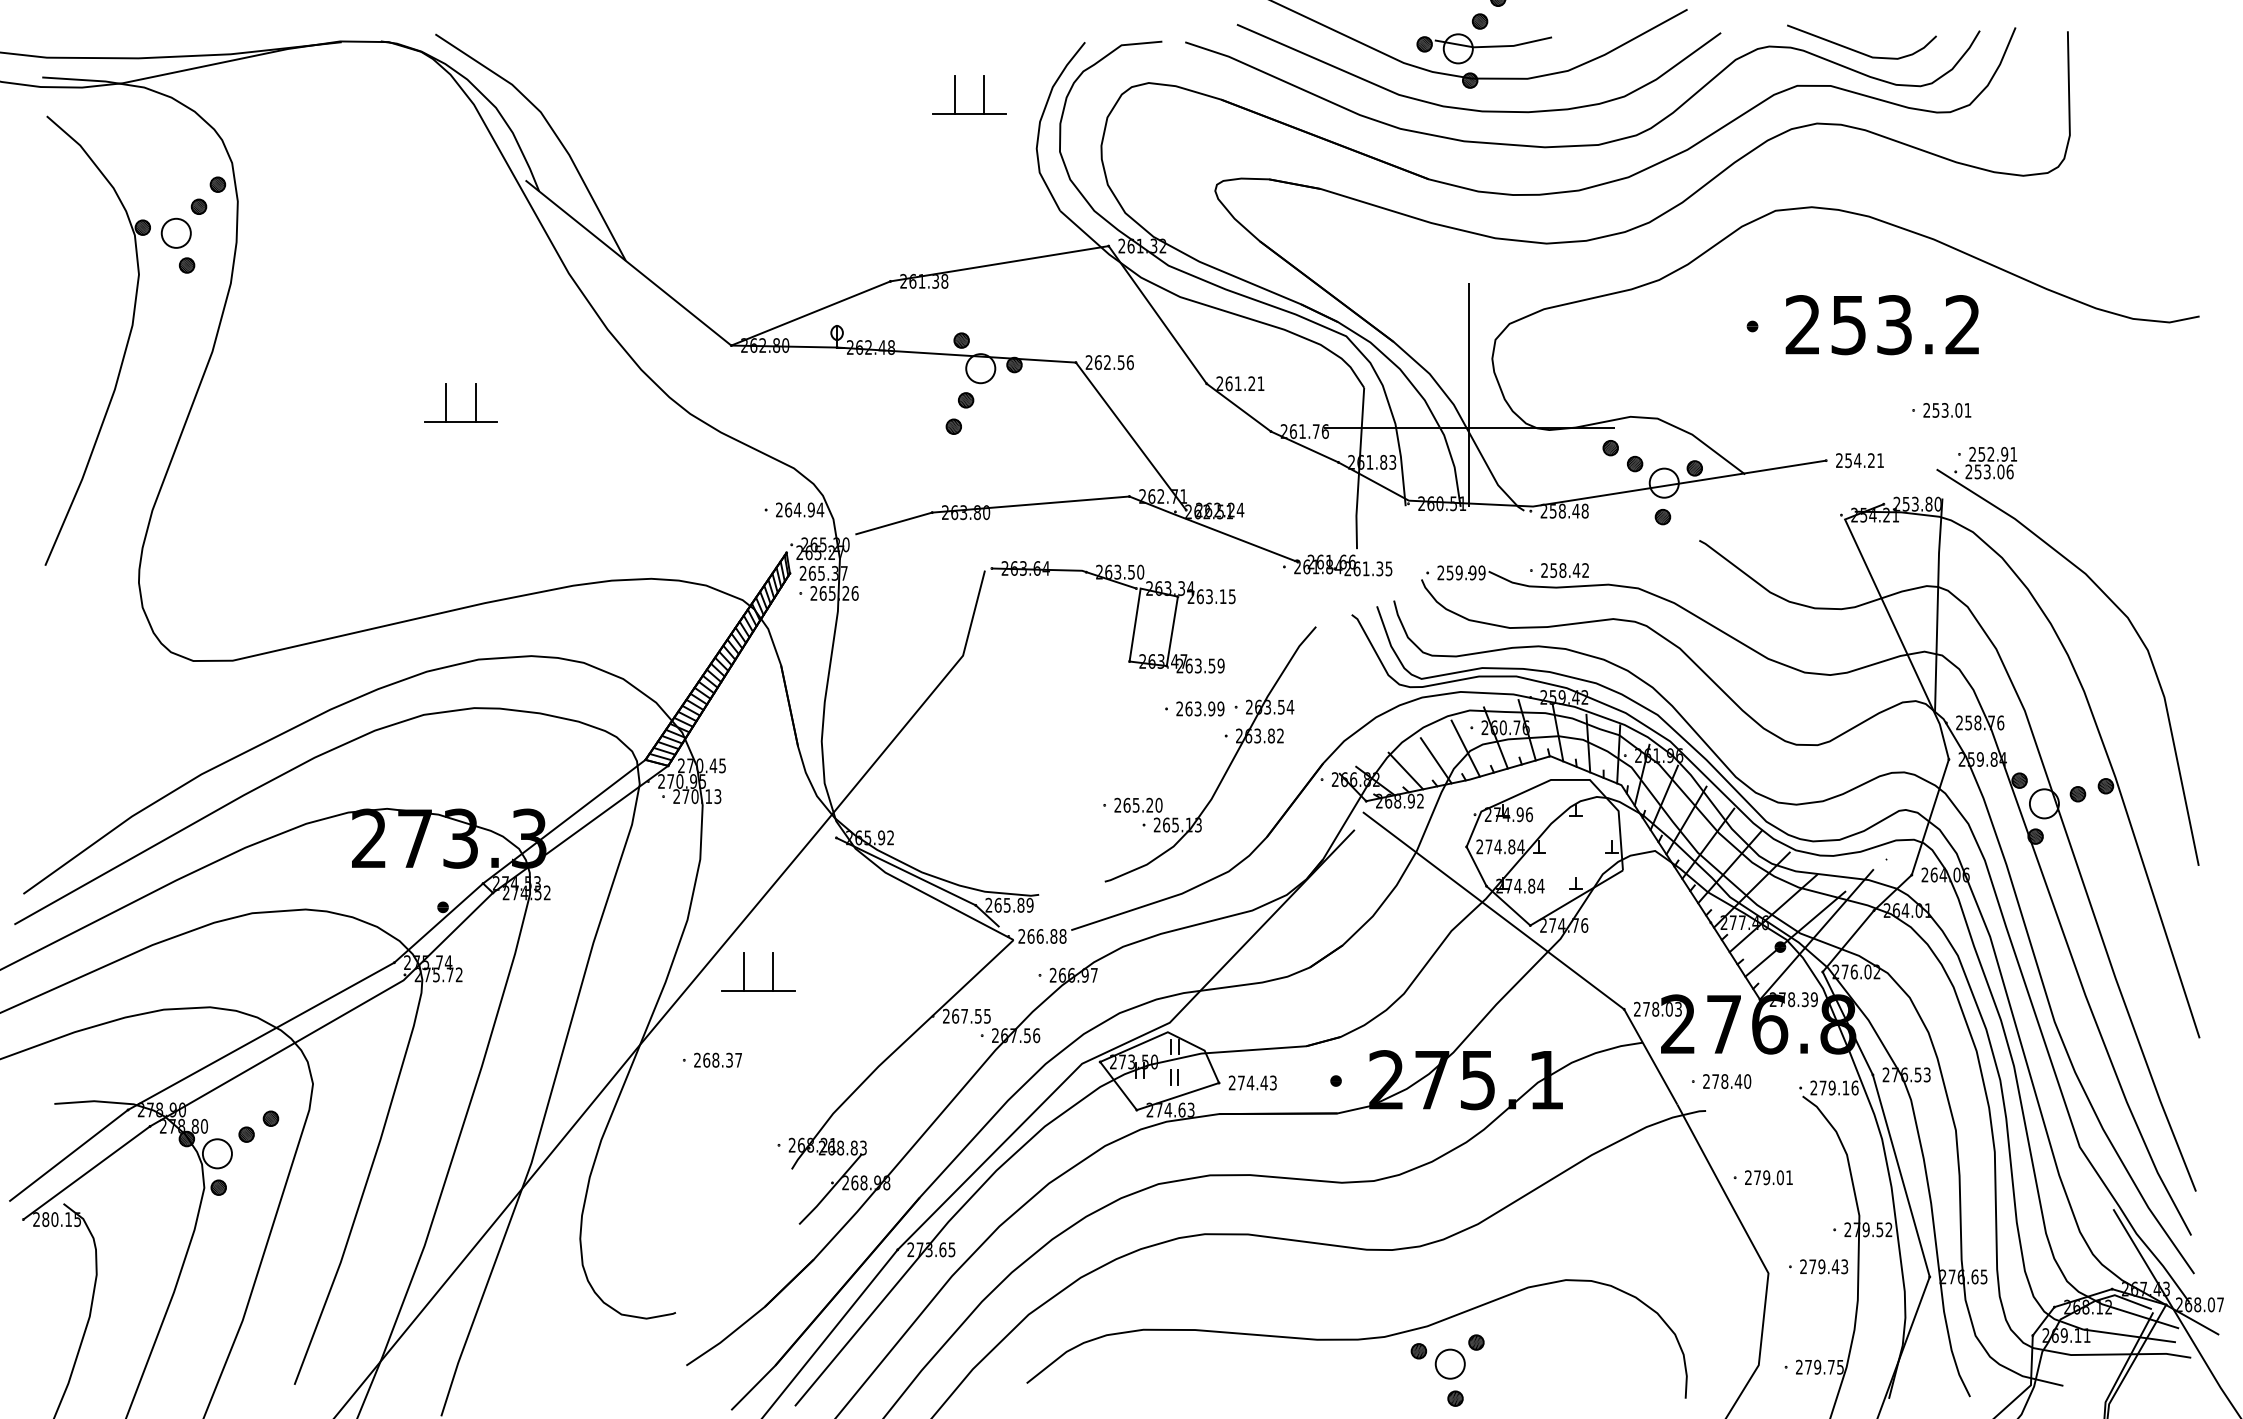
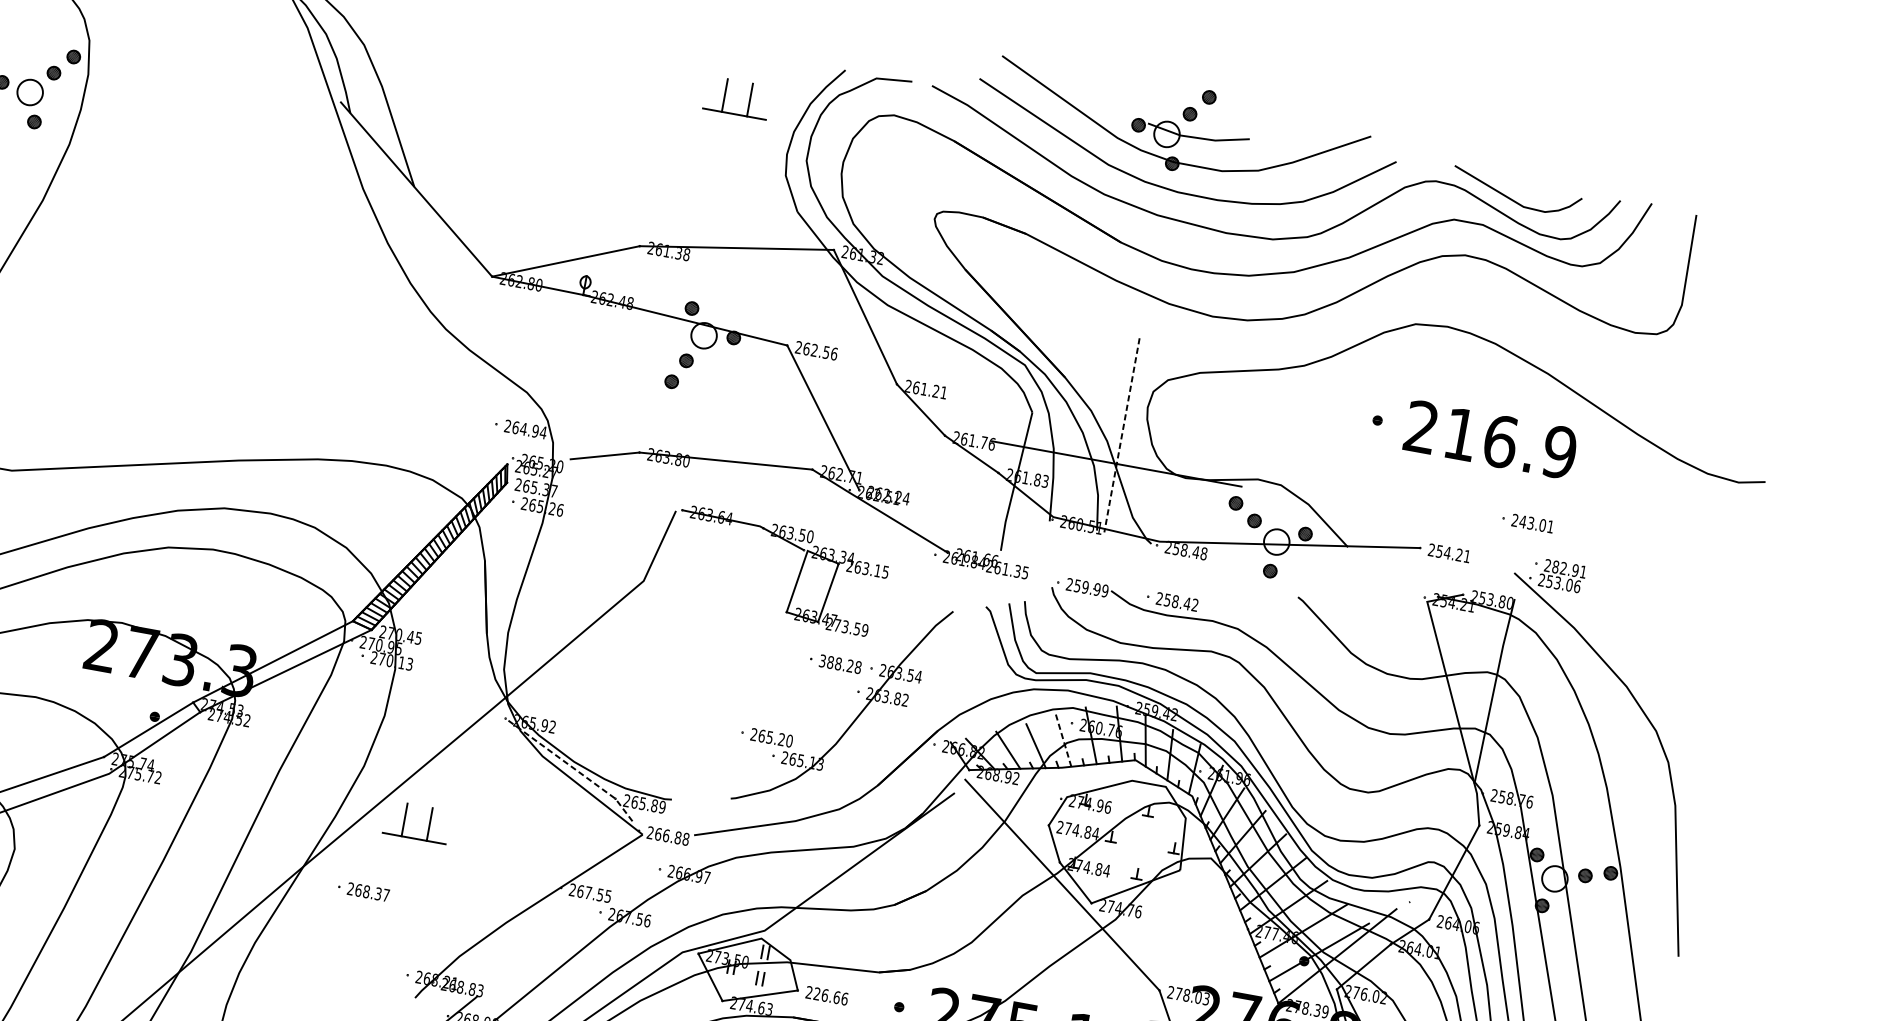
text: (1905, 325) -> (1509, 443), 253.2 -> 216.9
line: (1469, 395) -> (1122, 435), solid -> dashed
part: (446, 402) -> (237, 281), removed
text: (1935, 410) -> (1522, 521), 253.01 -> 243.01
text: (1981, 453) -> (1555, 566), 252.91 -> 282.91
text: (1188, 665) -> (836, 624), 263.59 -> 273.59
text: (1200, 708) -> (840, 663), 263.99 -> 388.28
line: (1465, 748) -> (1063, 740), solid -> dashed
line: (920, 878) -> (571, 766), solid -> dashed
text: (1257, 1082) -> (831, 996), 274.43 -> 226.66

